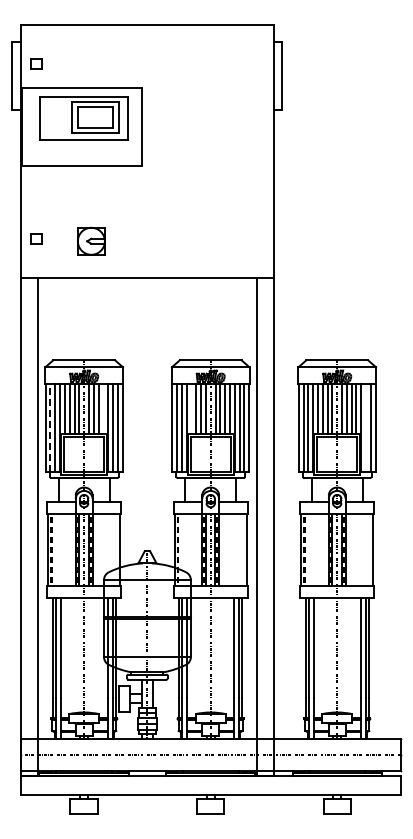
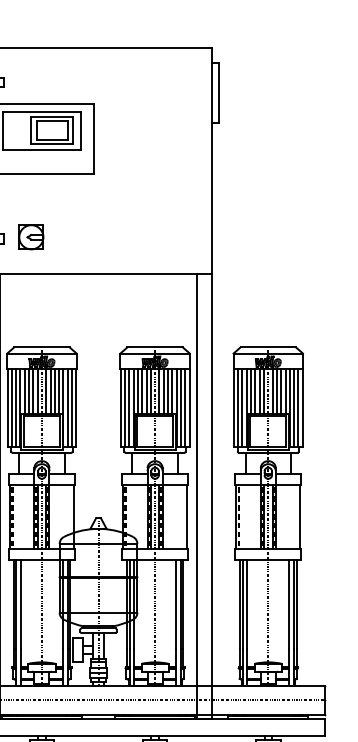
part: (91, 240) -> (31, 236), moved
line: (103, 408) -> (59, 390), added
line: (191, 408) -> (137, 390), added
line: (50, 427) -> (11, 407), dashed -> solid
line: (366, 427) -> (294, 407), added

